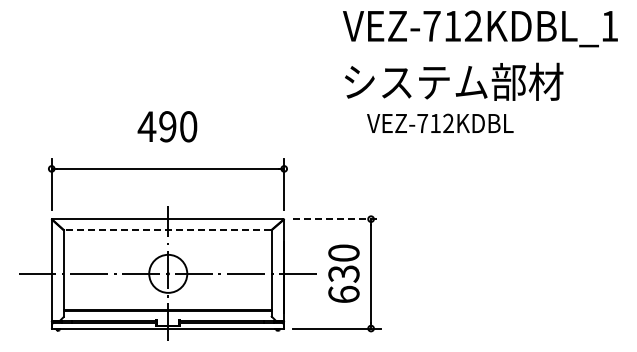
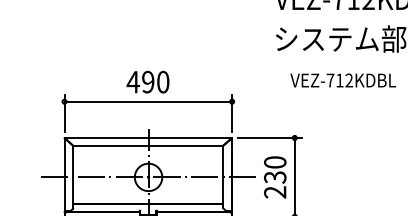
text: (440, 122) -> (343, 79), moved
text: (167, 126) -> (148, 81), moved
line: (336, 219) -> (269, 138), dashed -> solid
line: (167, 230) -> (148, 146), dashed -> solid
text: (343, 294) -> (274, 192), 630 -> 230

